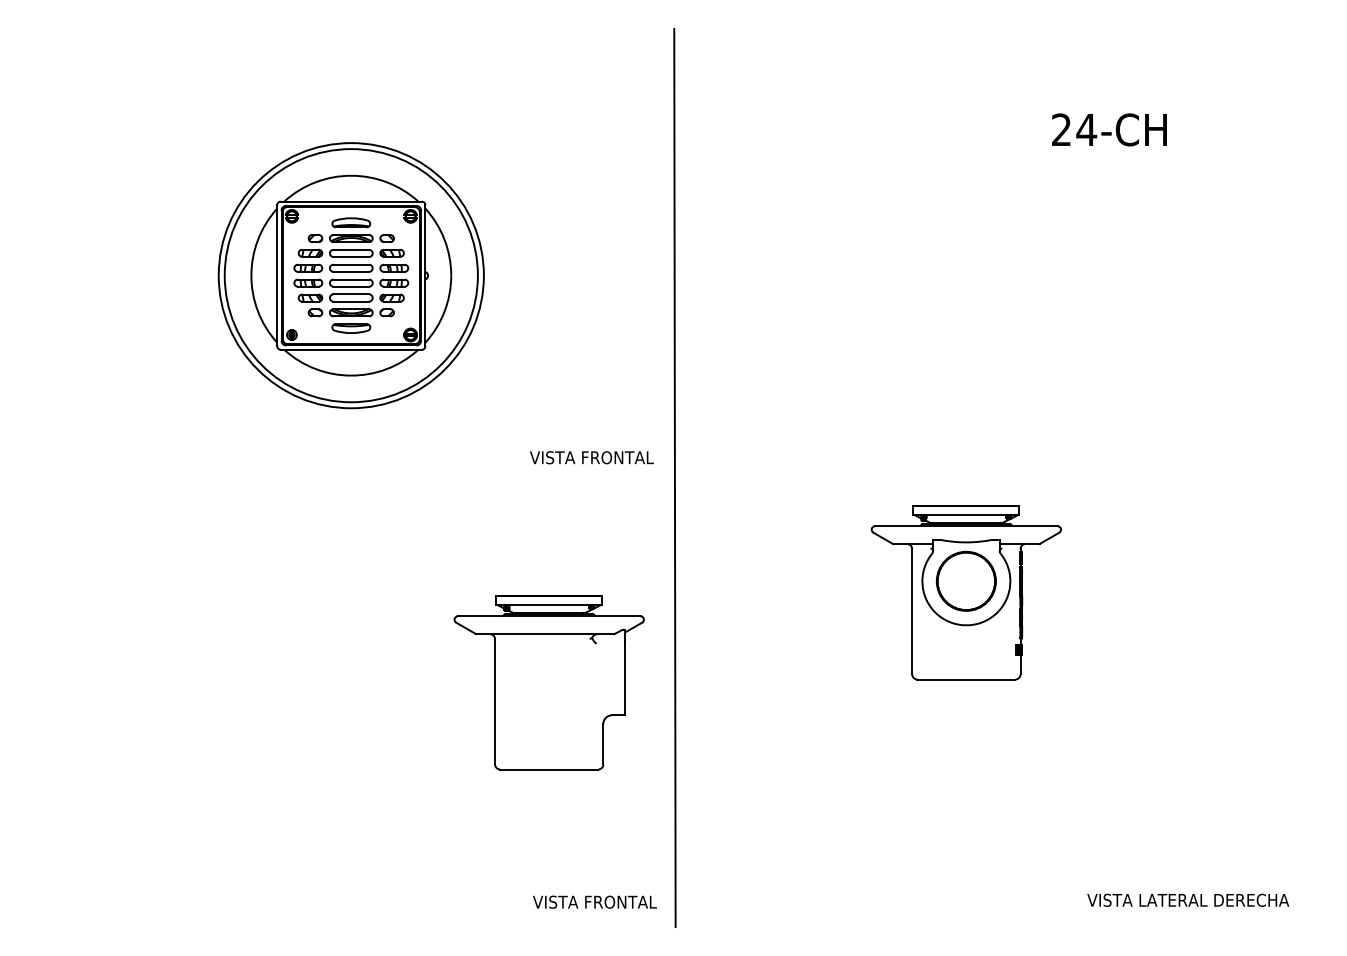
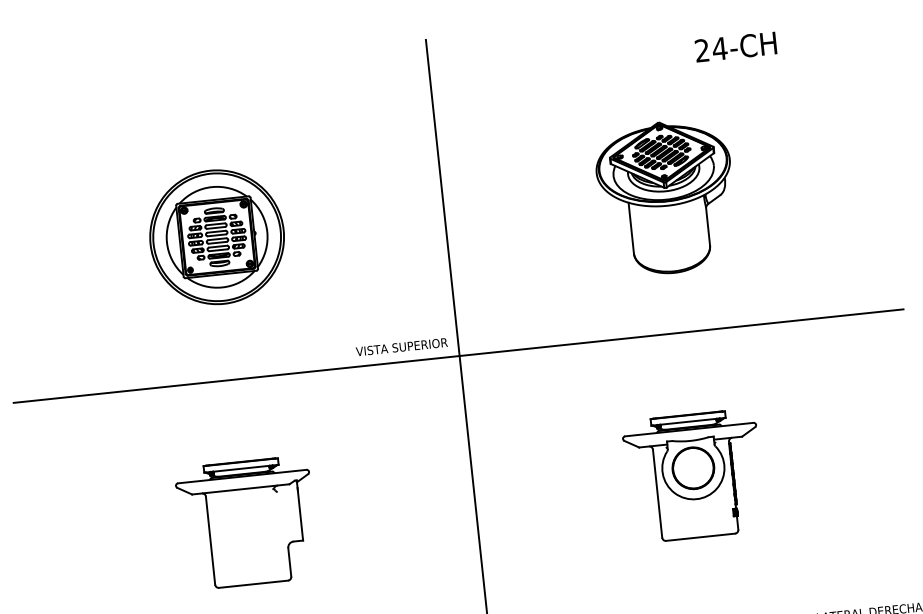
text: (1109, 129) -> (735, 46), moved
part: (350, 275) -> (216, 237), size x0.71
part: (989, 286) -> (666, 197), added
text: (620, 457) -> (419, 345), VISTA FRONTAL -> VISTA SUPERIOR
line: (673, 478) -> (458, 355), added
part: (965, 592) -> (693, 476), moved
part: (548, 682) -> (246, 523), moved

